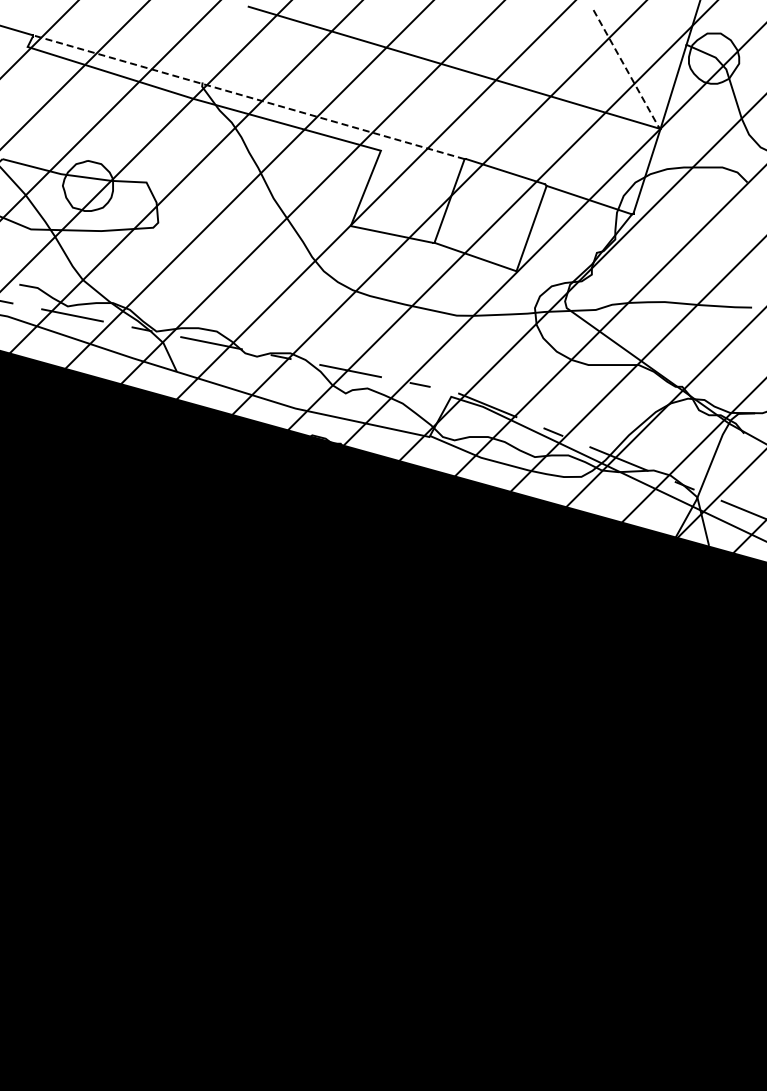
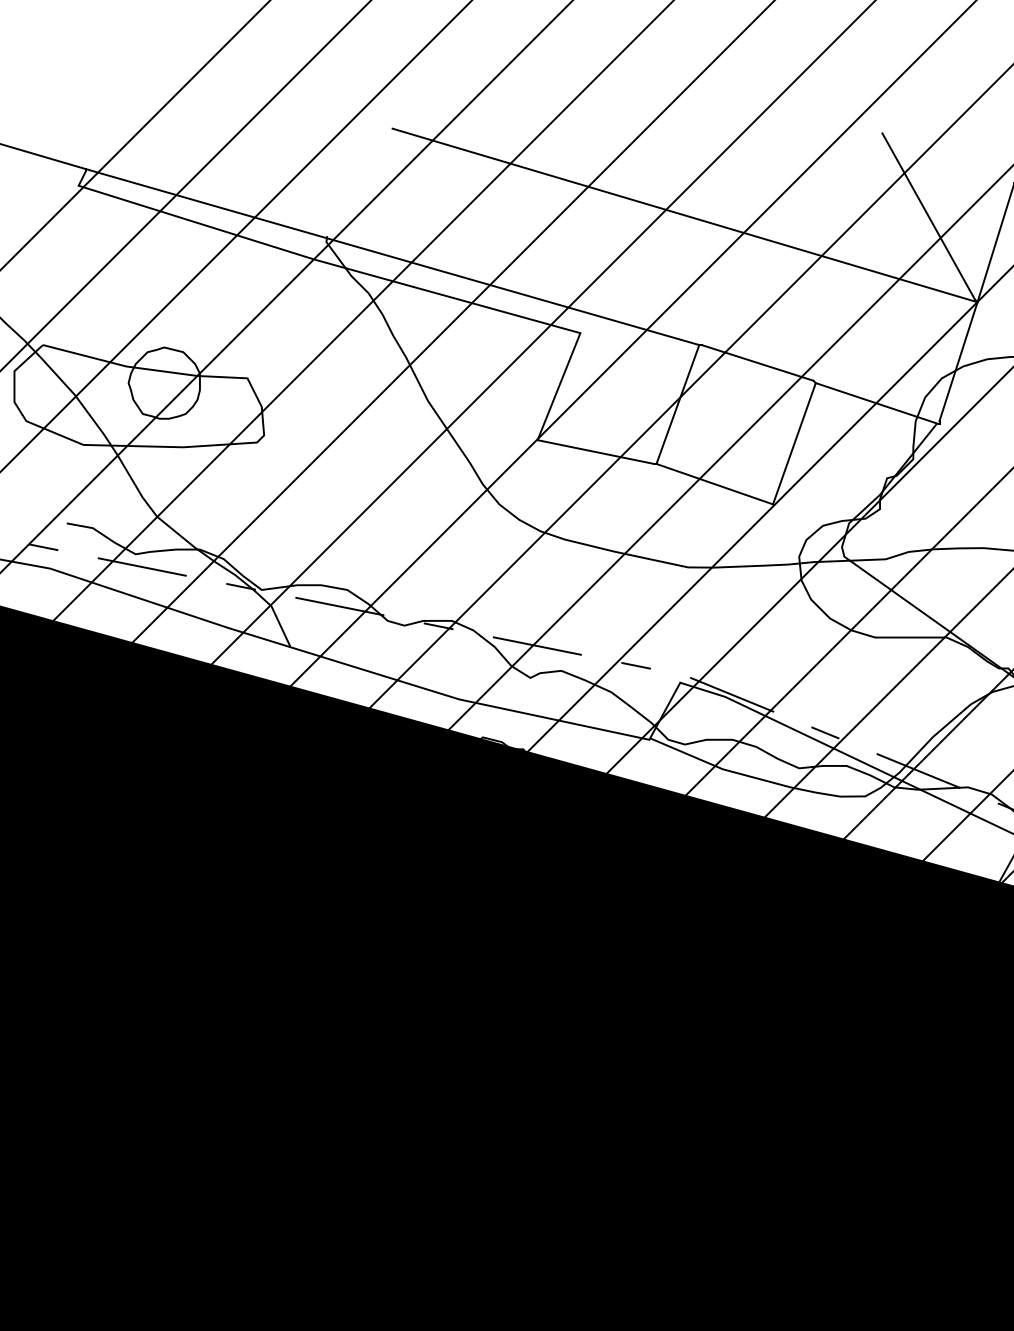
line: (626, 69) -> (929, 217), dashed -> solid
line: (248, 97) -> (392, 257), dashed -> solid

